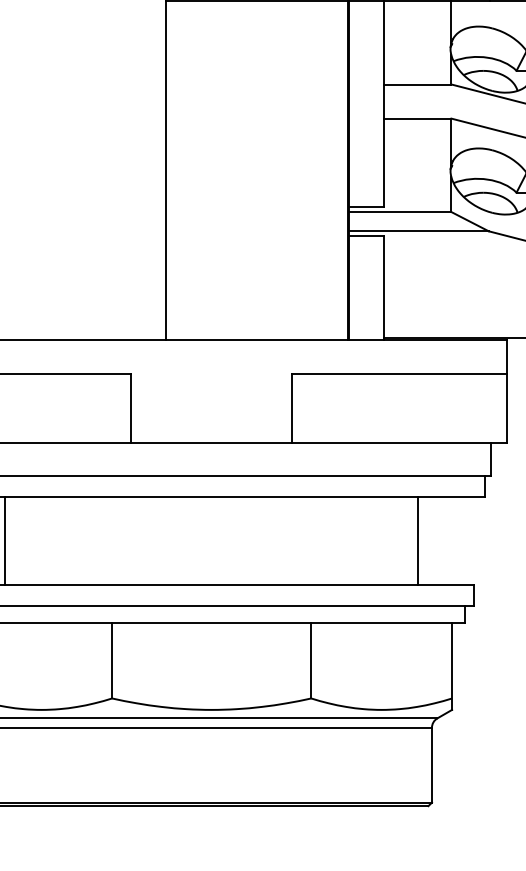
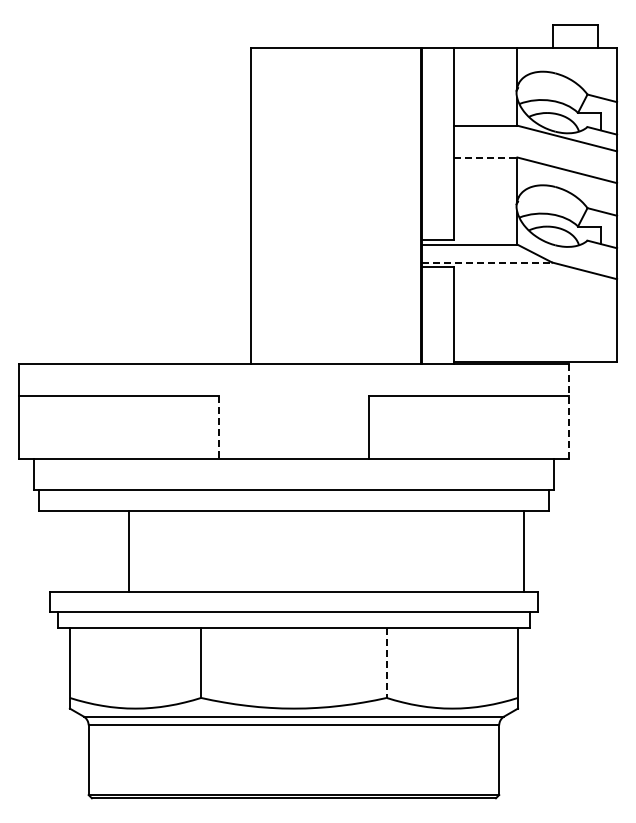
line: (417, 118) -> (485, 157), solid -> dashed
line: (419, 231) -> (487, 262), solid -> dashed
line: (506, 391) -> (568, 411), solid -> dashed
line: (130, 408) -> (218, 427), solid -> dashed
line: (5, 541) -> (128, 551), moved
line: (418, 541) -> (524, 551), moved
line: (311, 661) -> (386, 663), solid -> dashed

